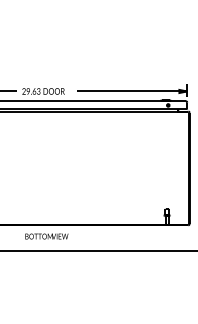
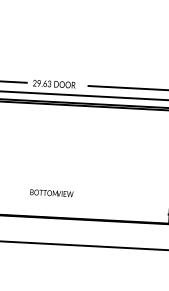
text: (46, 236) -> (51, 193), moved

